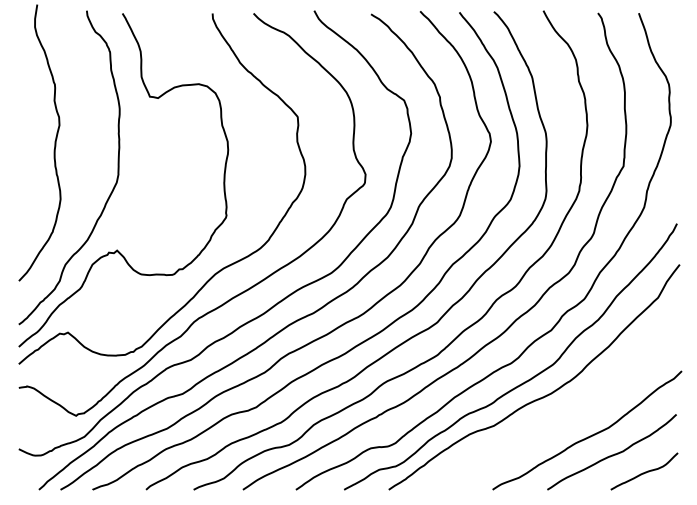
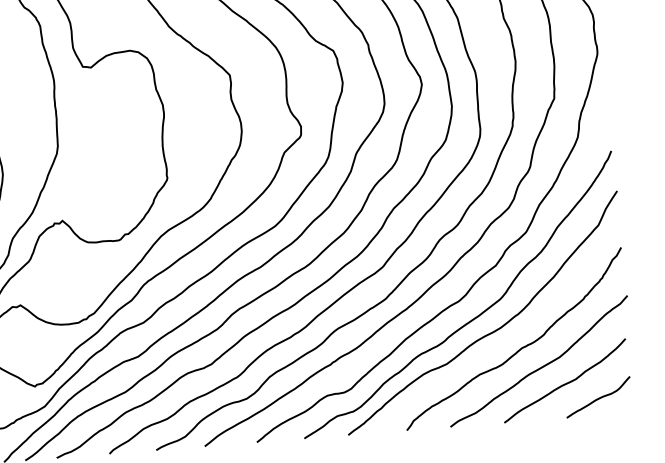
curve: (569, 415) -> (520, 348), added

